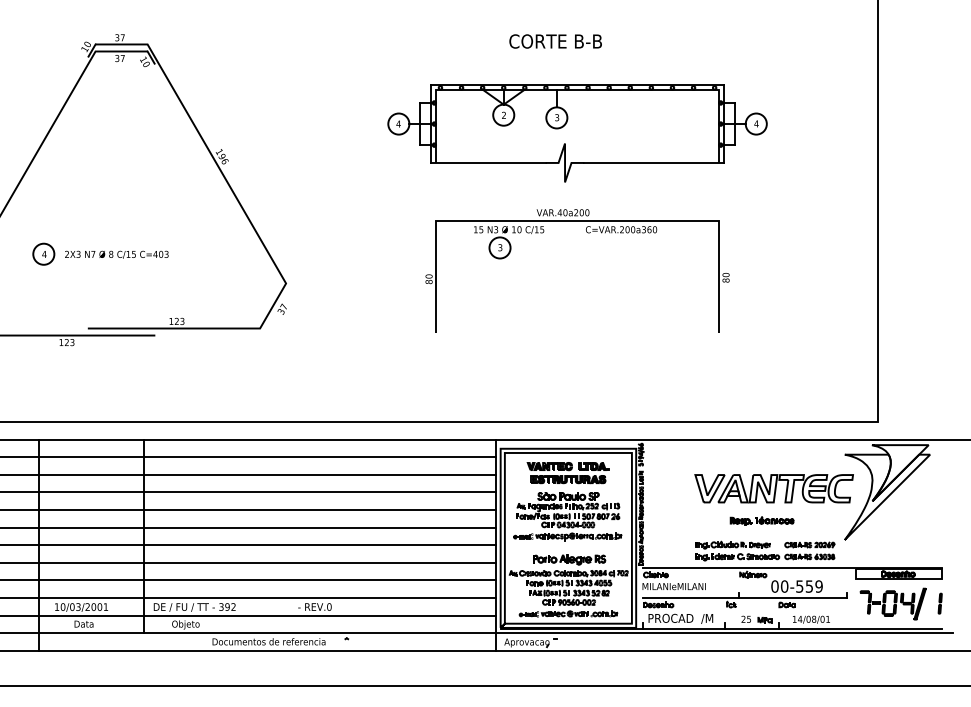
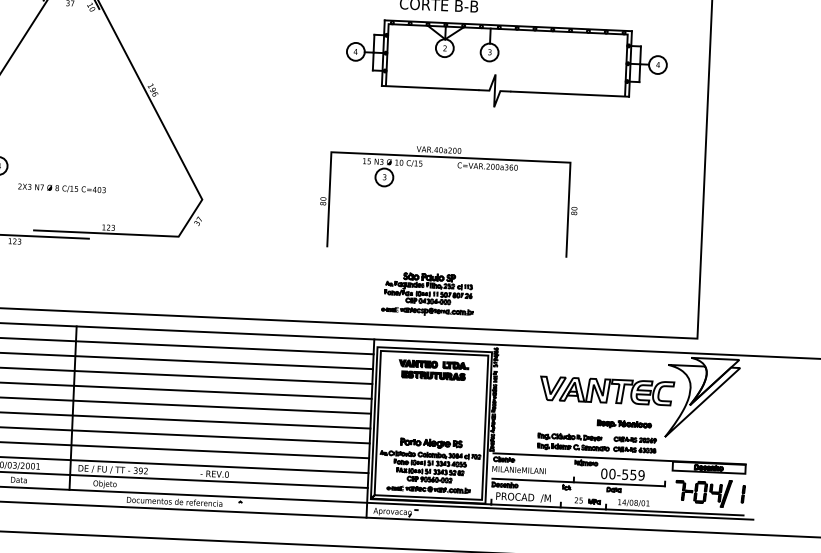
part: (577, 133) -> (506, 66), moved
text: (116, 254) -> (61, 188), moved
part: (567, 516) -> (427, 294), moved
part: (761, 520) -> (623, 423), moved

